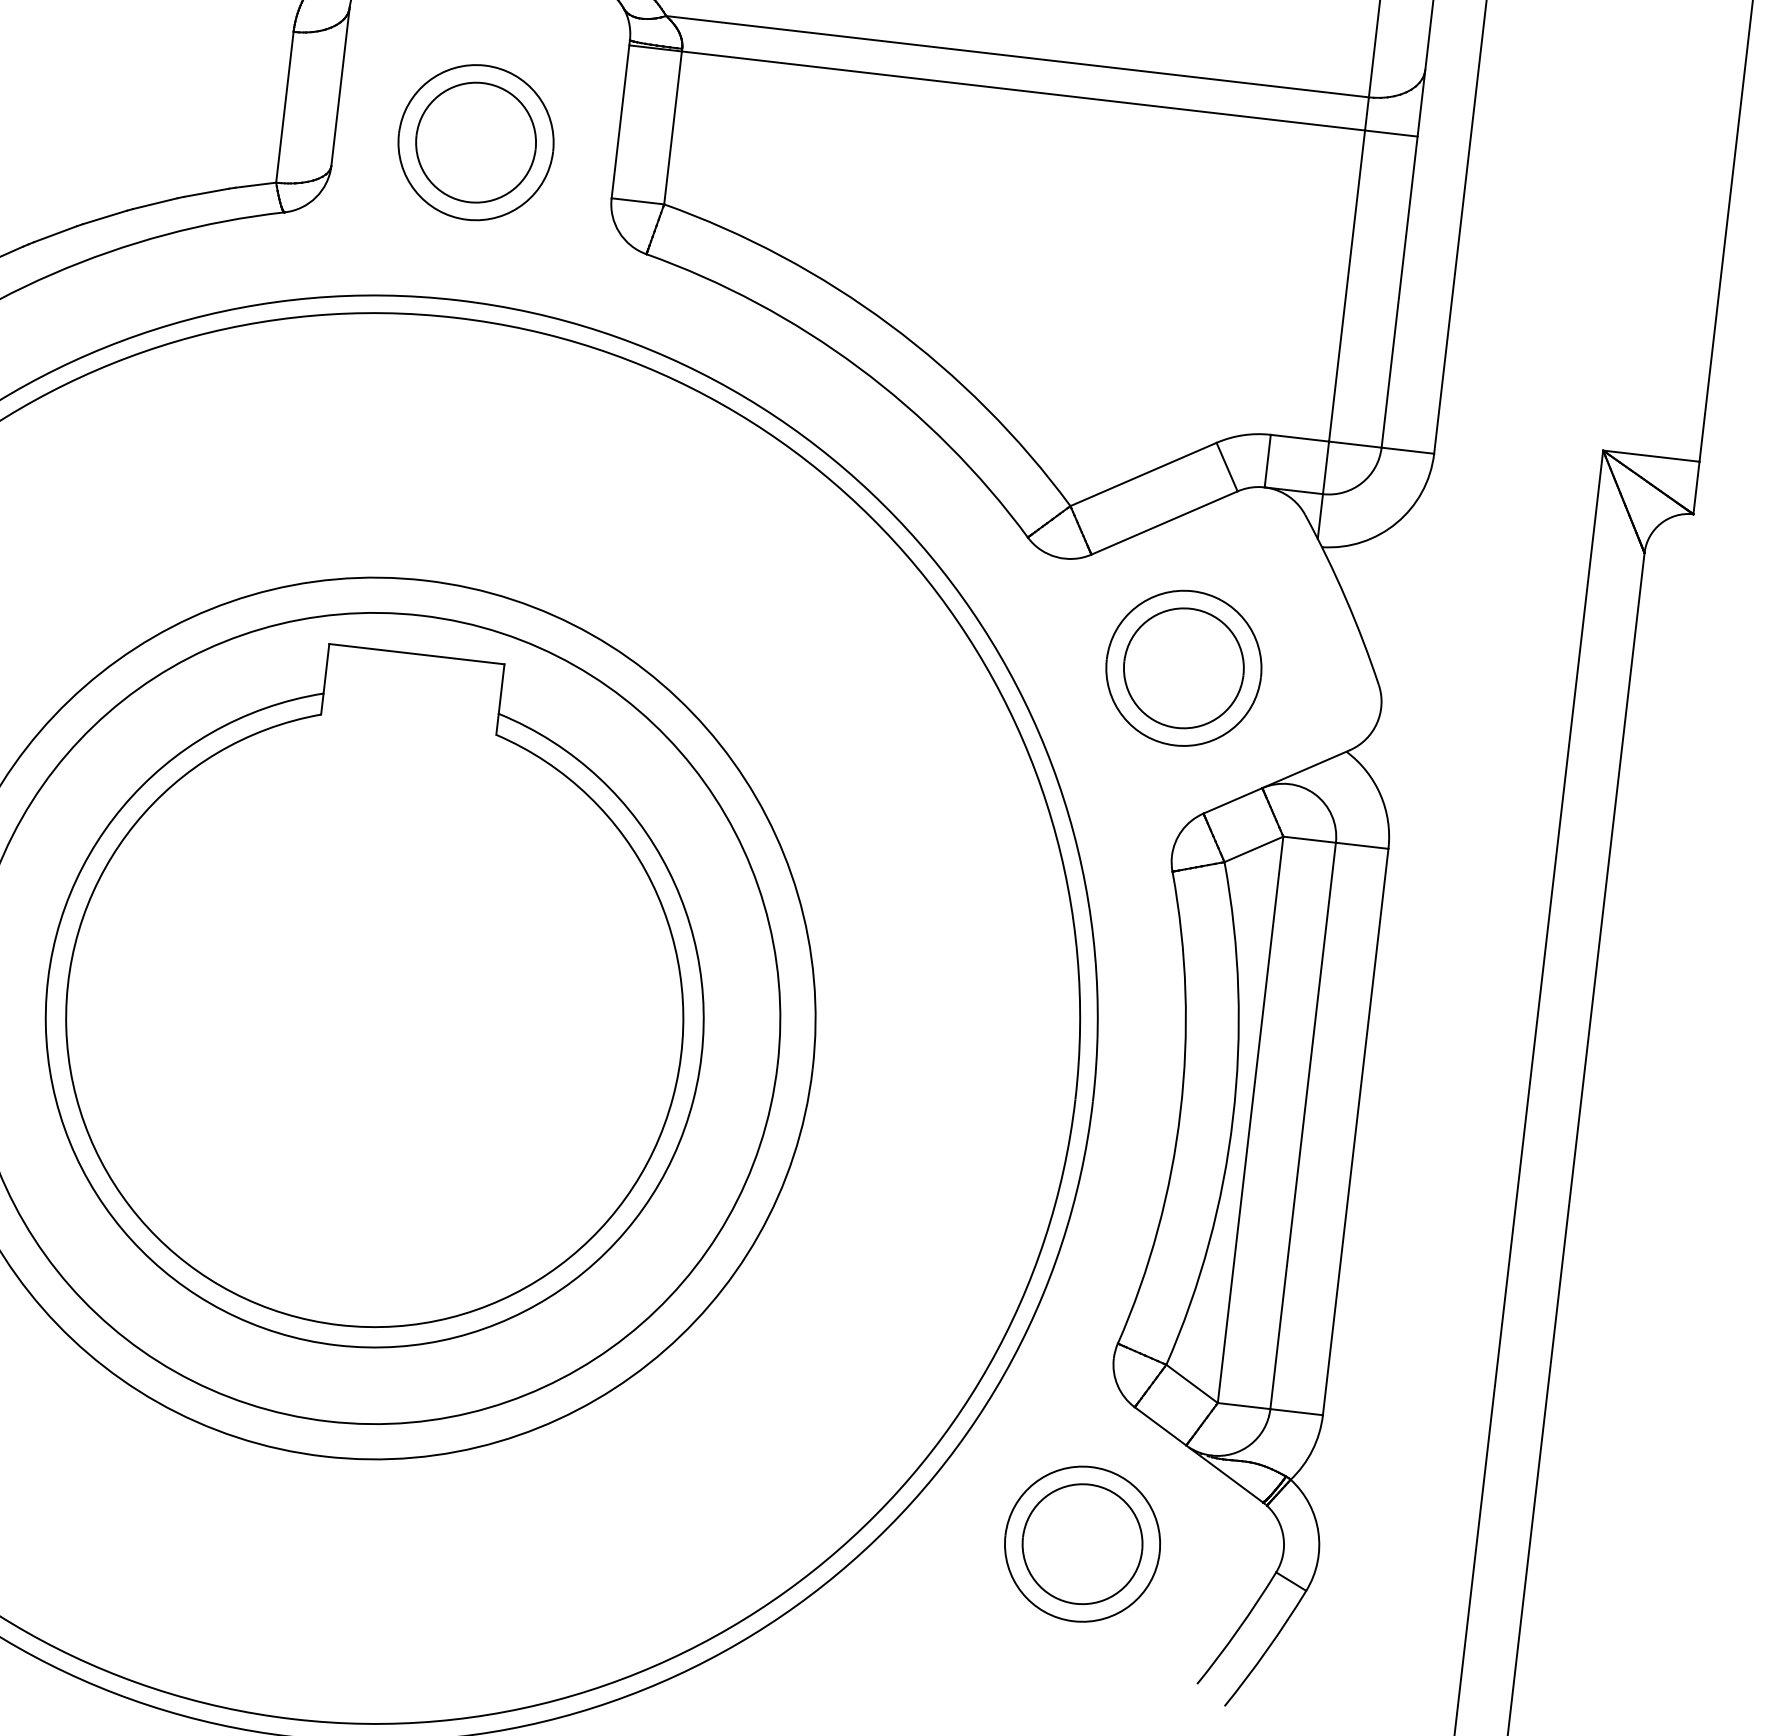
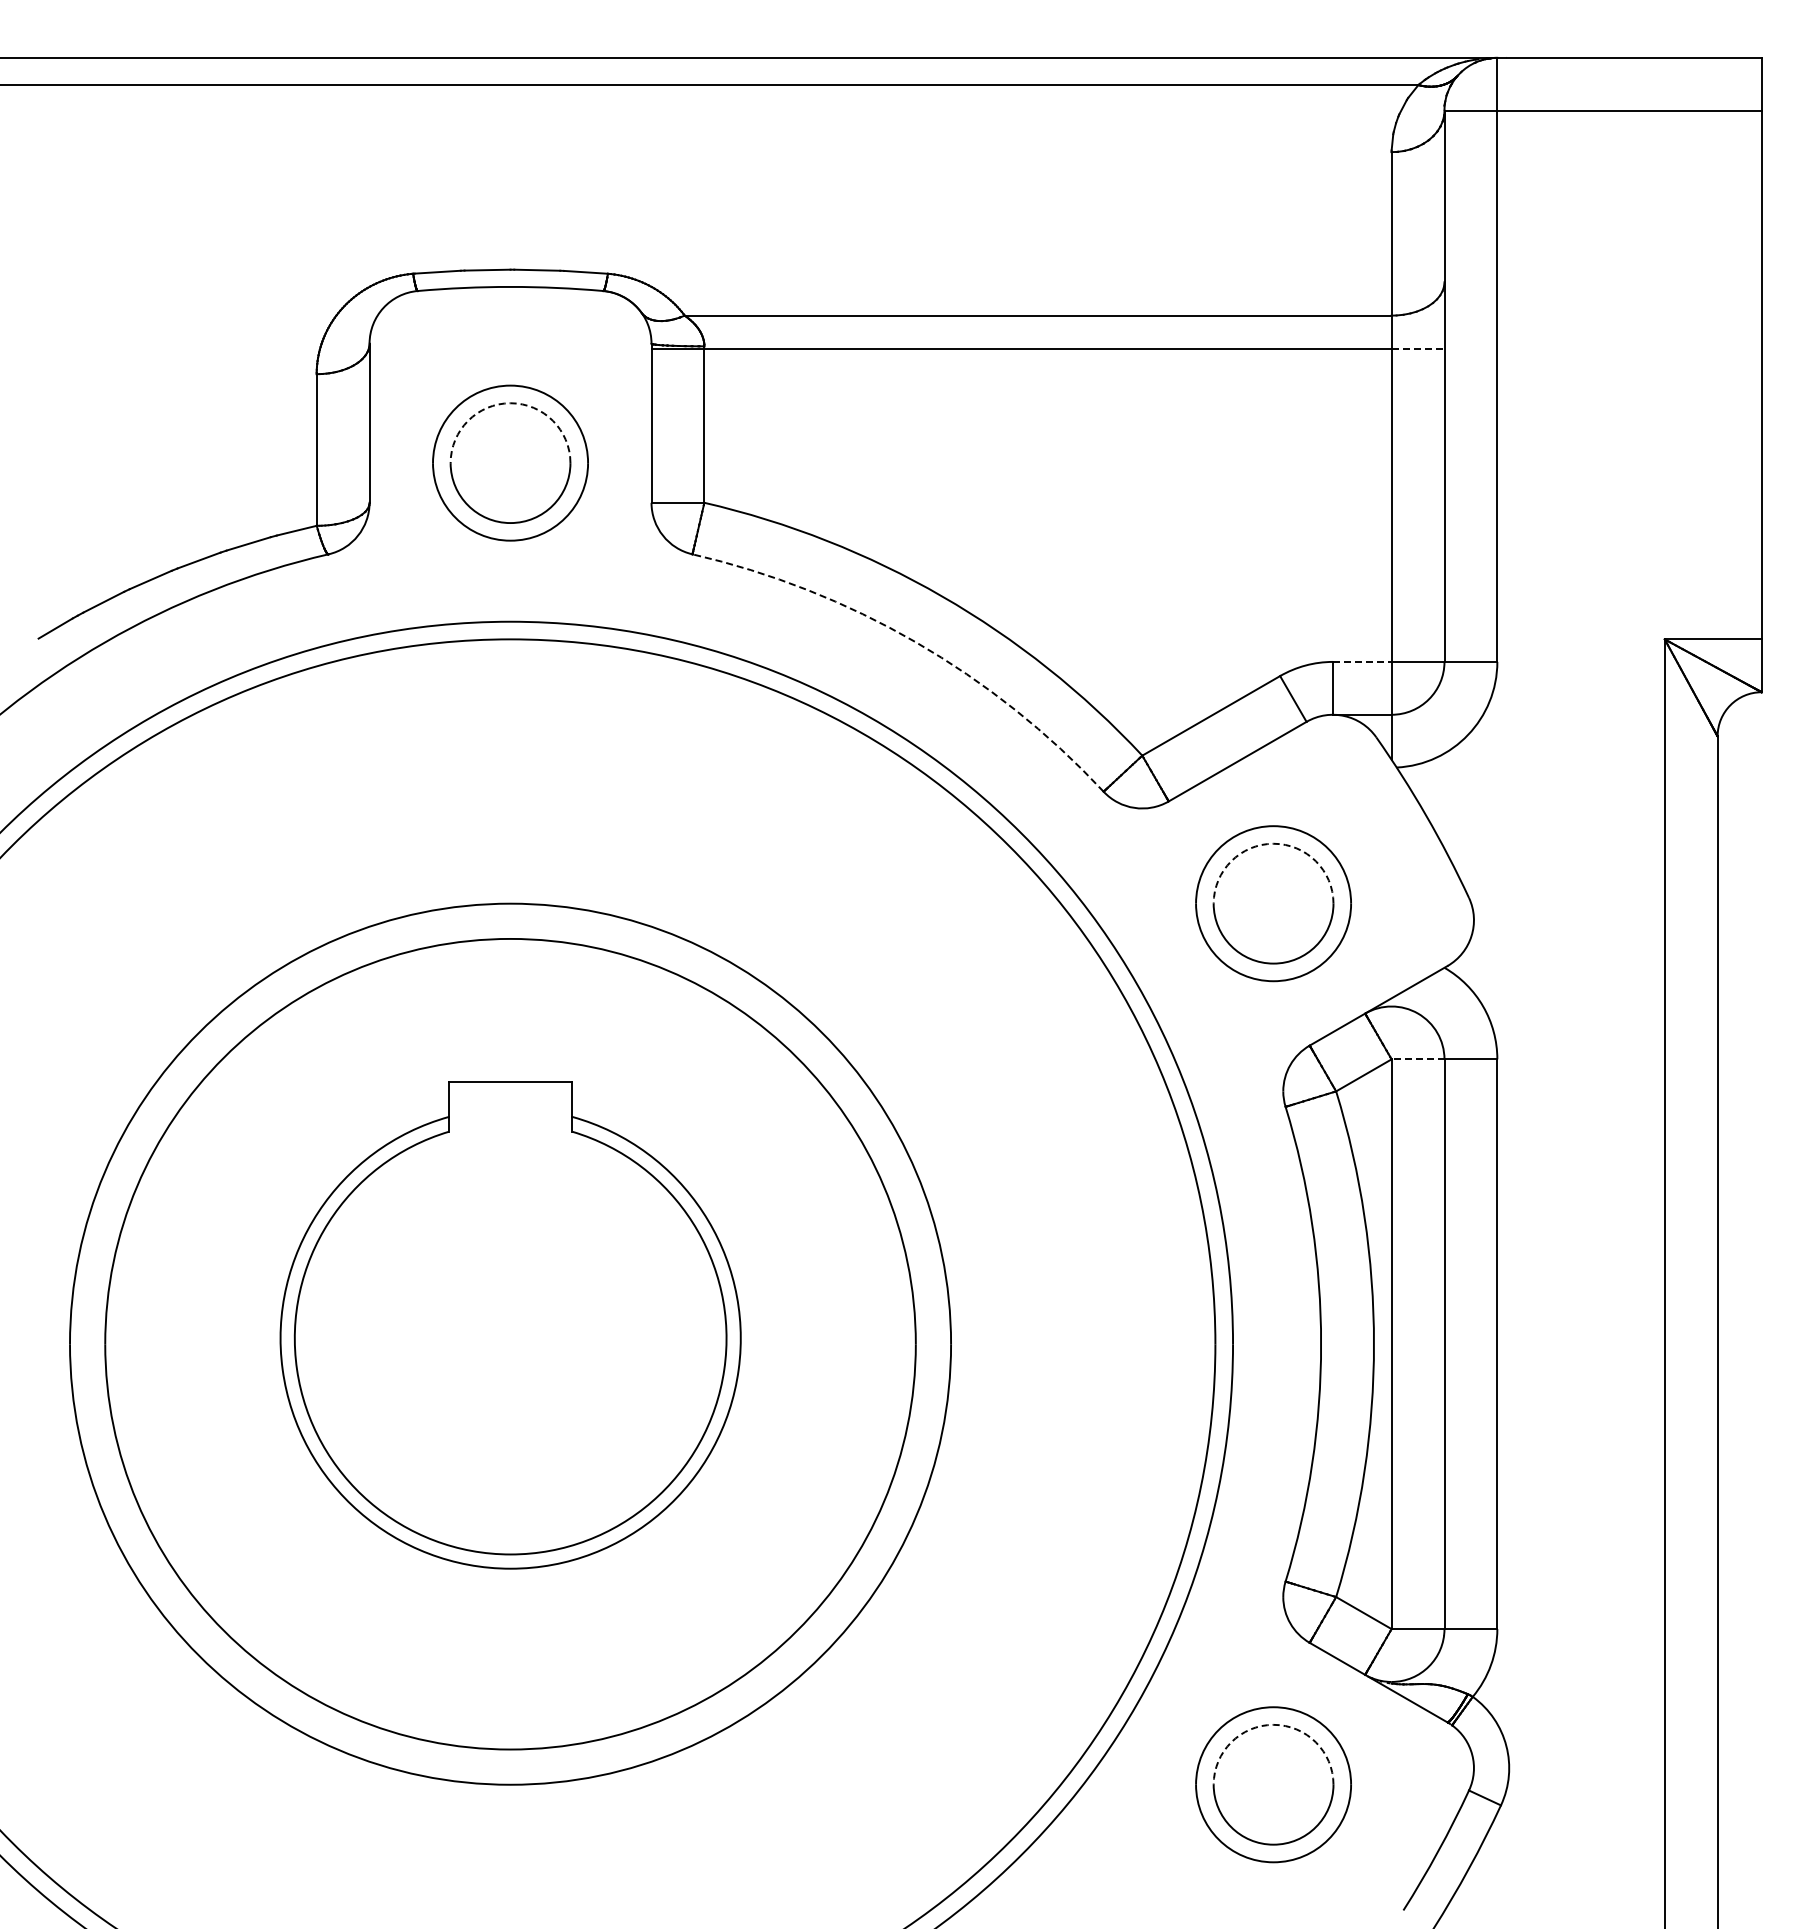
arc: (482, 83) -> (510, 403), solid -> dashed
line: (1391, 133) -> (1418, 348), solid -> dashed
arc: (858, 367) -> (915, 642), solid -> dashed
line: (1300, 437) -> (1362, 661), solid -> dashed
arc: (1190, 608) -> (1273, 843), solid -> dashed
line: (1309, 839) -> (1417, 1059), solid -> dashed
part: (376, 999) -> (510, 1325), size x0.7
arc: (1089, 1484) -> (1273, 1724), solid -> dashed

